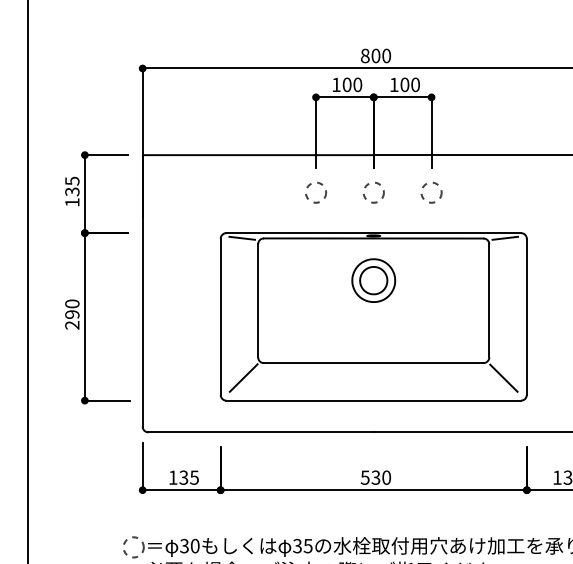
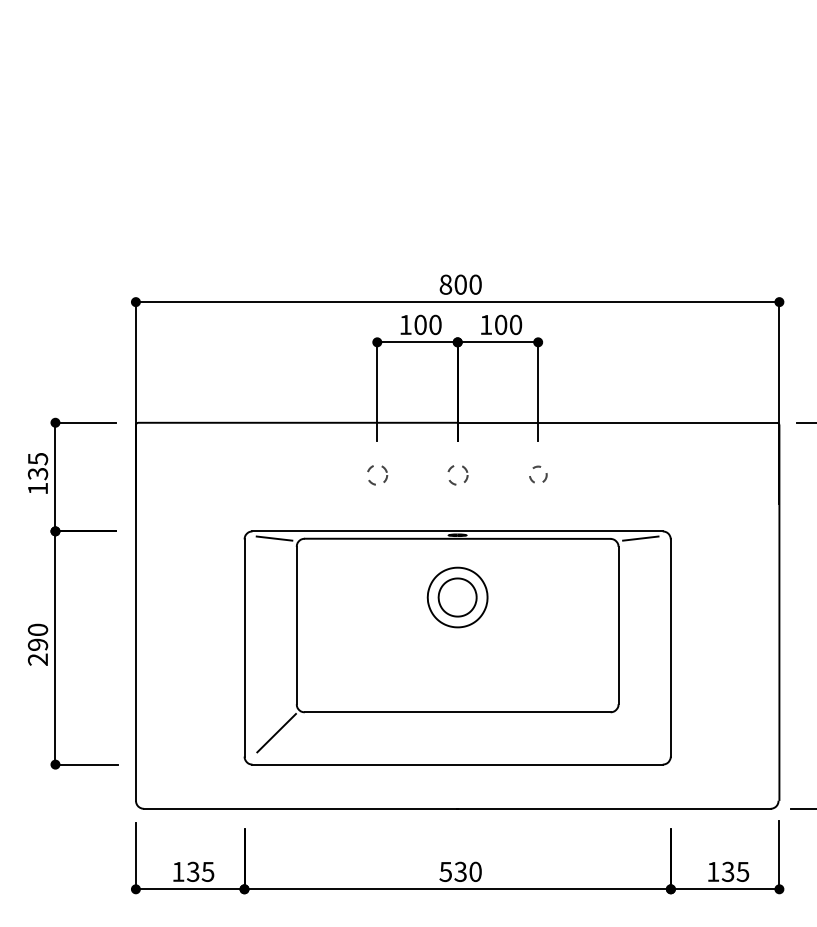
circle: (316, 192) -> (377, 474), size x0.7
circle: (373, 192) -> (457, 474), size x0.7
circle: (431, 192) -> (538, 474), size x0.6
line: (503, 378) -> (638, 733), removed

